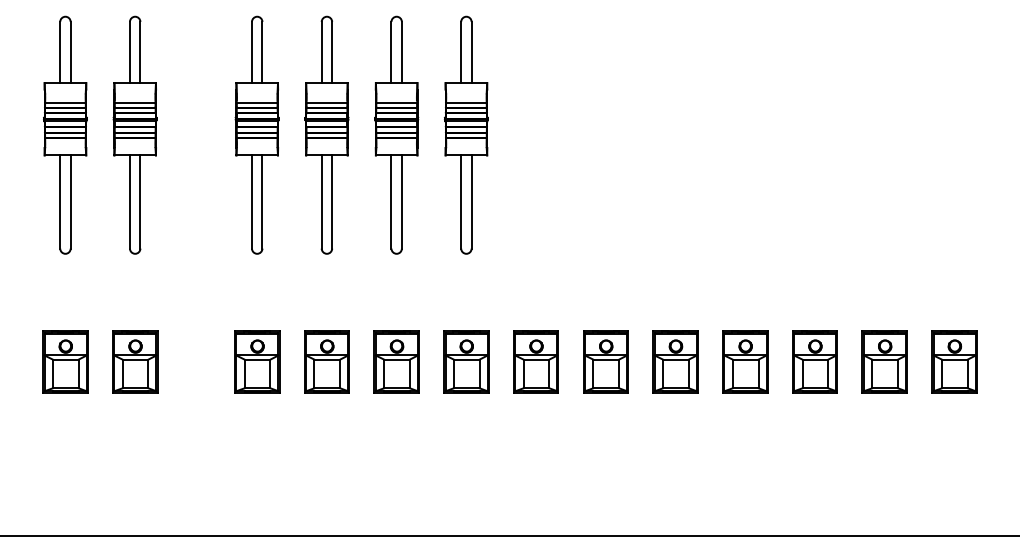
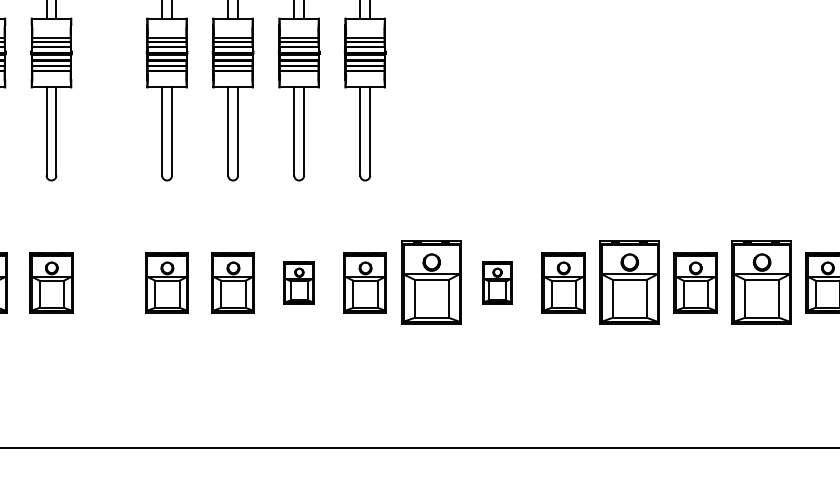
part: (396, 361) -> (299, 282), size x0.7
part: (535, 361) -> (430, 282), size x1.4
part: (605, 361) -> (496, 282), size x0.7
part: (745, 361) -> (629, 282), size x1.4
part: (884, 361) -> (761, 282), size x1.4

